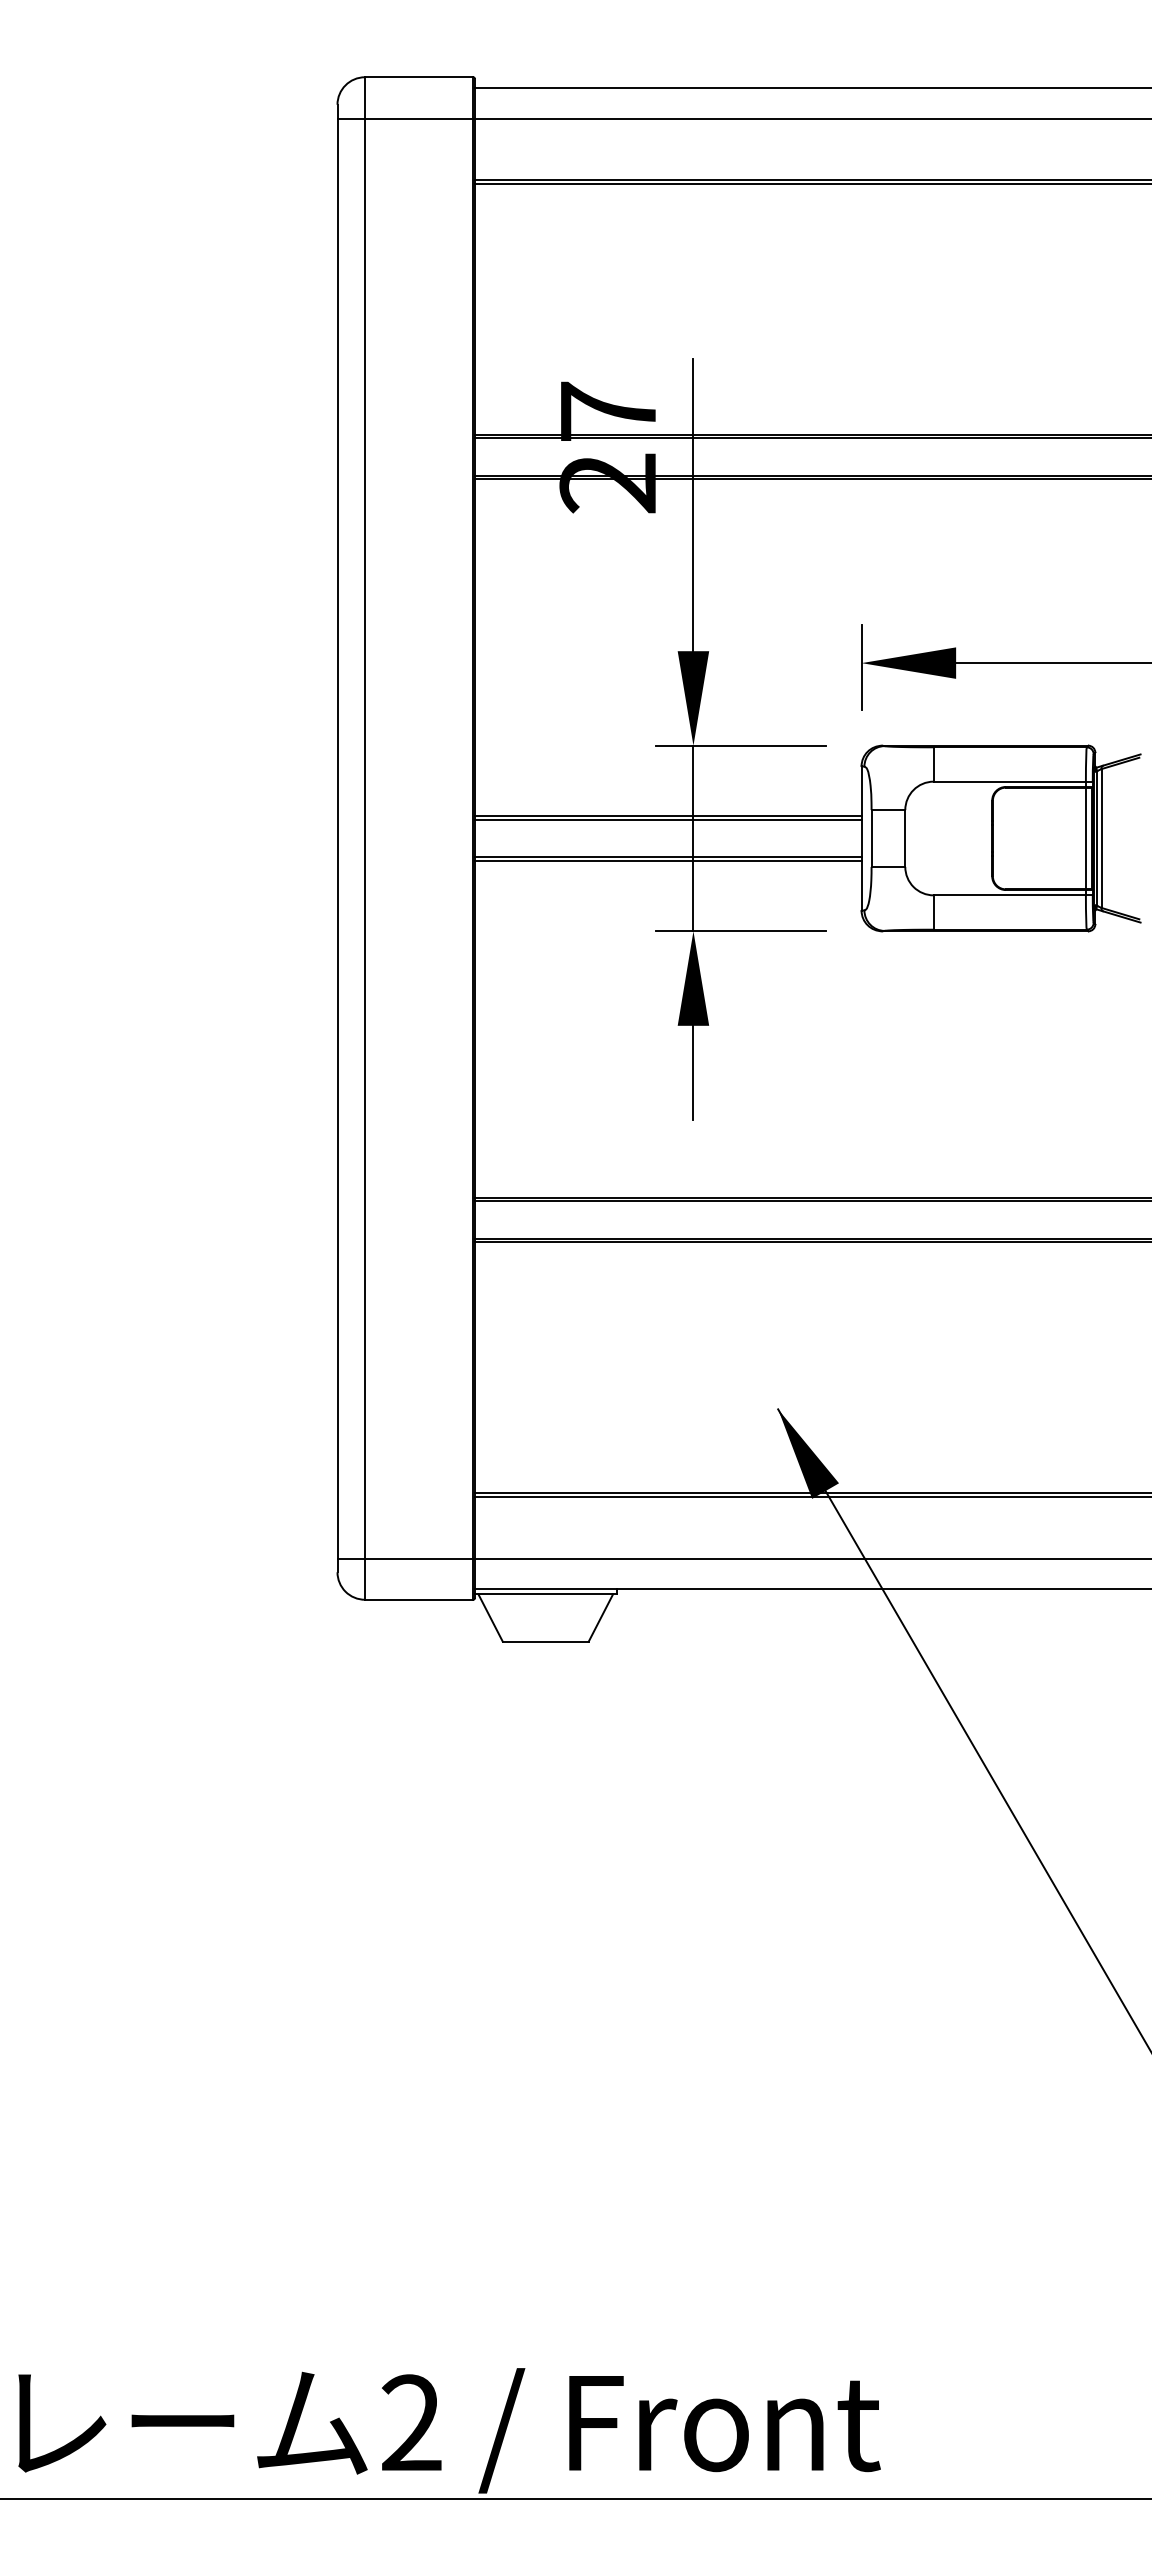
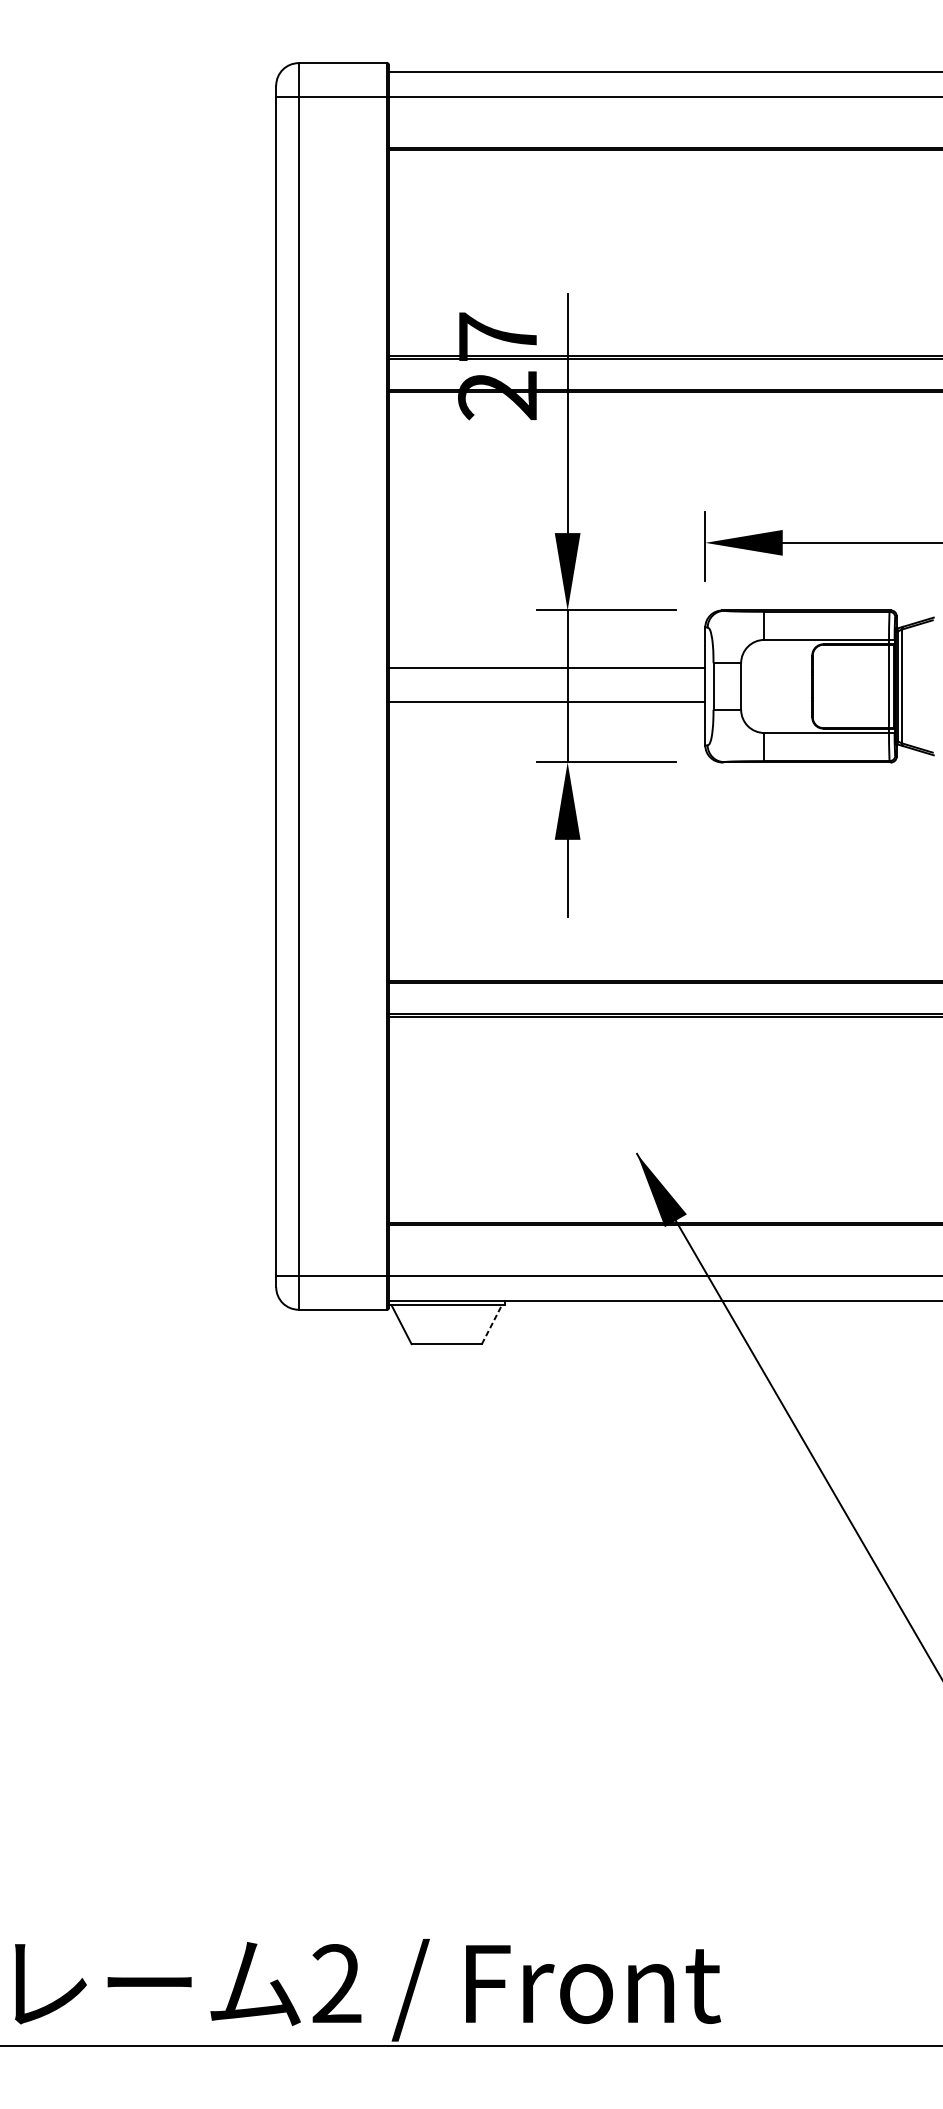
line: (667, 819) -> (546, 670), removed
line: (667, 860) -> (546, 704), removed
line: (600, 1617) -> (491, 1324), solid -> dashed

